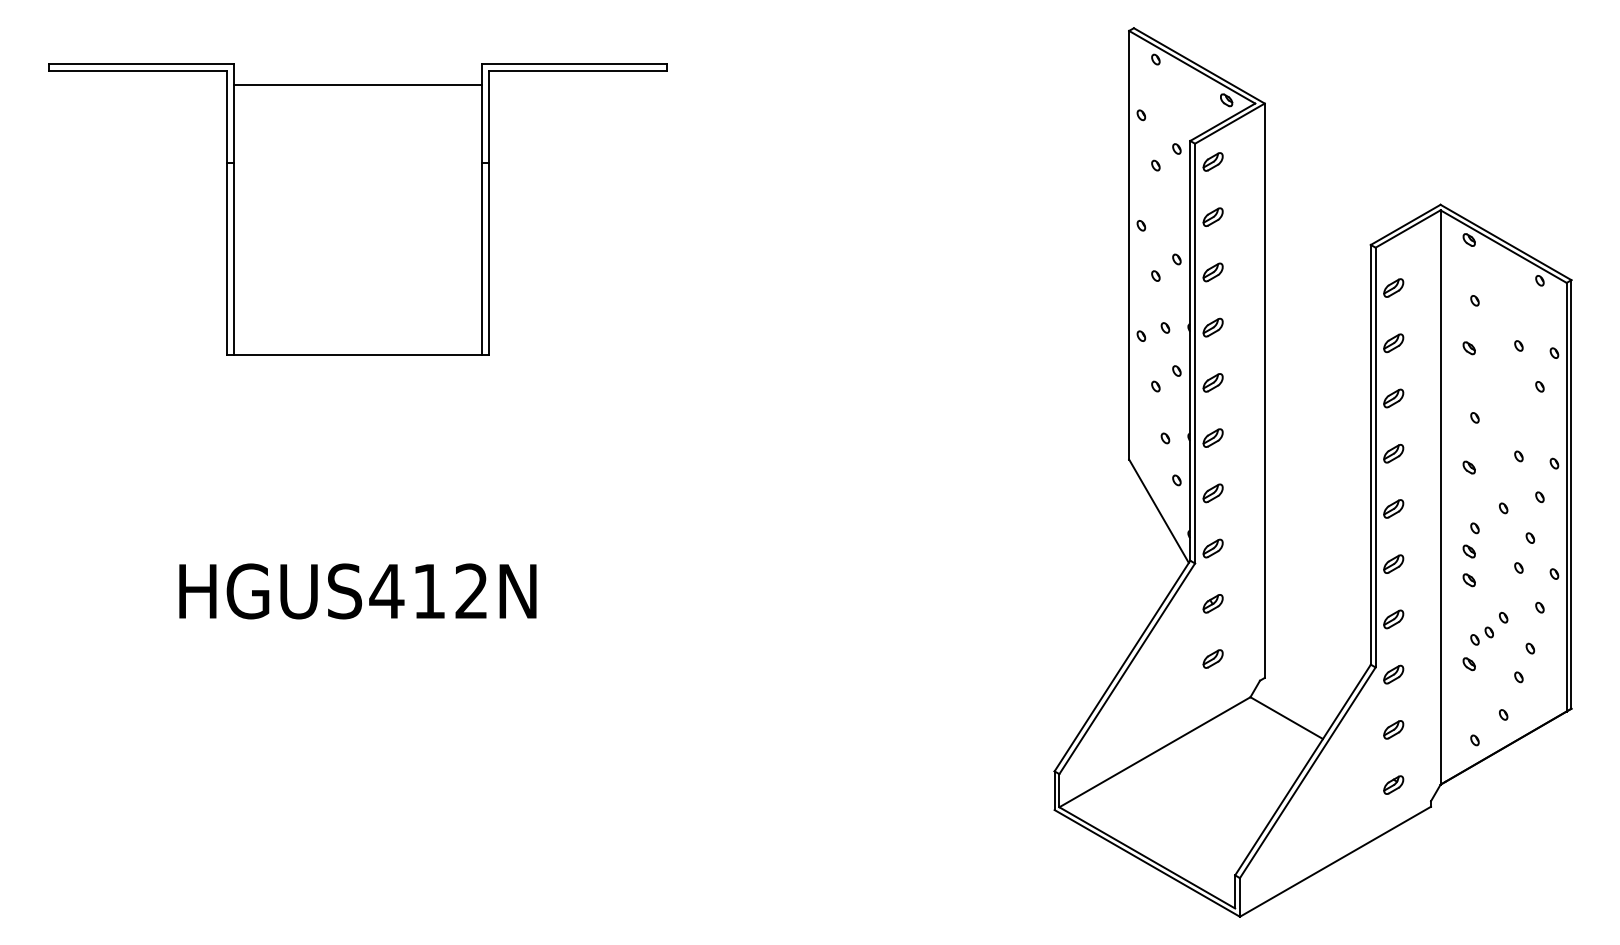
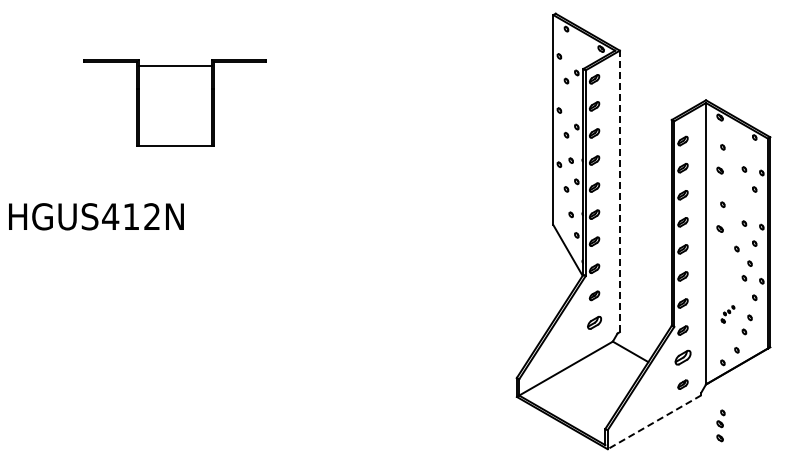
part: (358, 209) -> (175, 102), size x0.6
line: (1264, 390) -> (619, 191), solid -> dashed
part: (1470, 554) -> (720, 425), moved
text: (358, 590) -> (96, 216), moved
part: (1484, 641) -> (727, 314), size x0.6
part: (1212, 658) -> (594, 322), size x1.4
part: (1392, 729) -> (682, 357), size x1.6
line: (1335, 862) -> (654, 422), solid -> dashed

